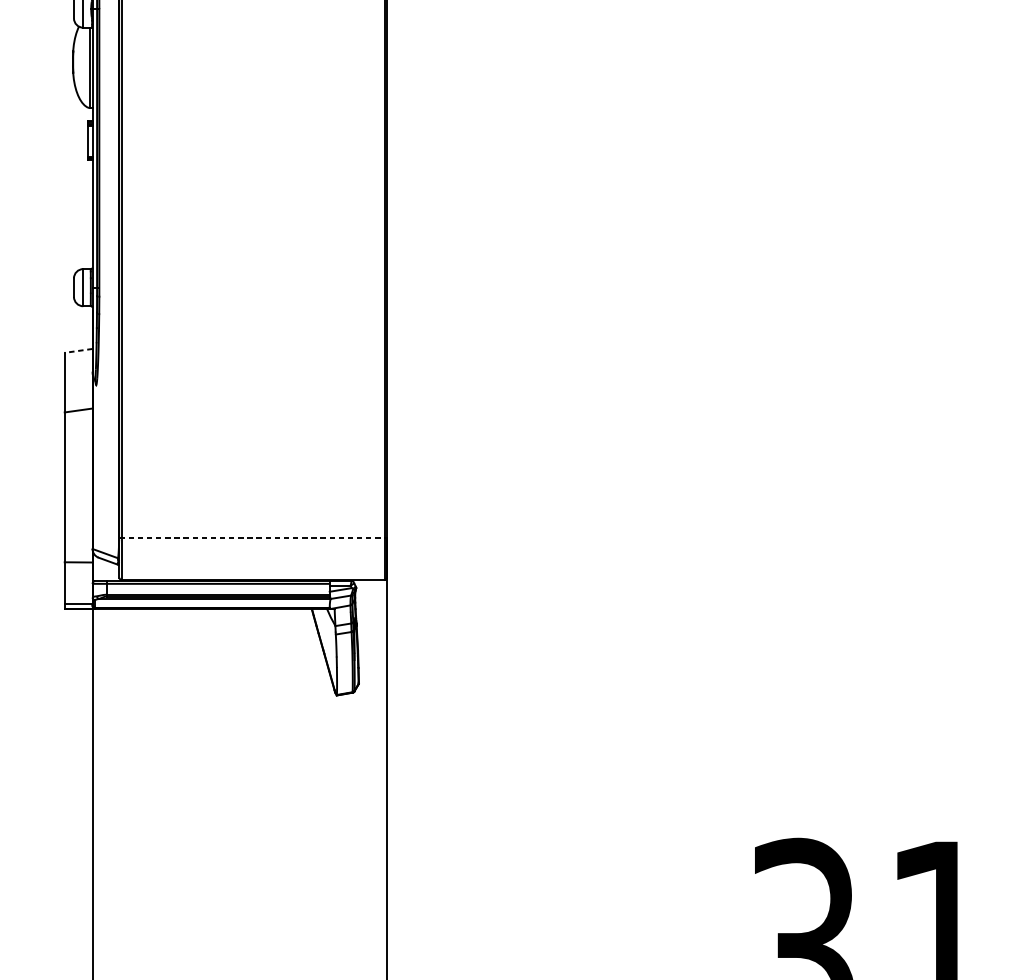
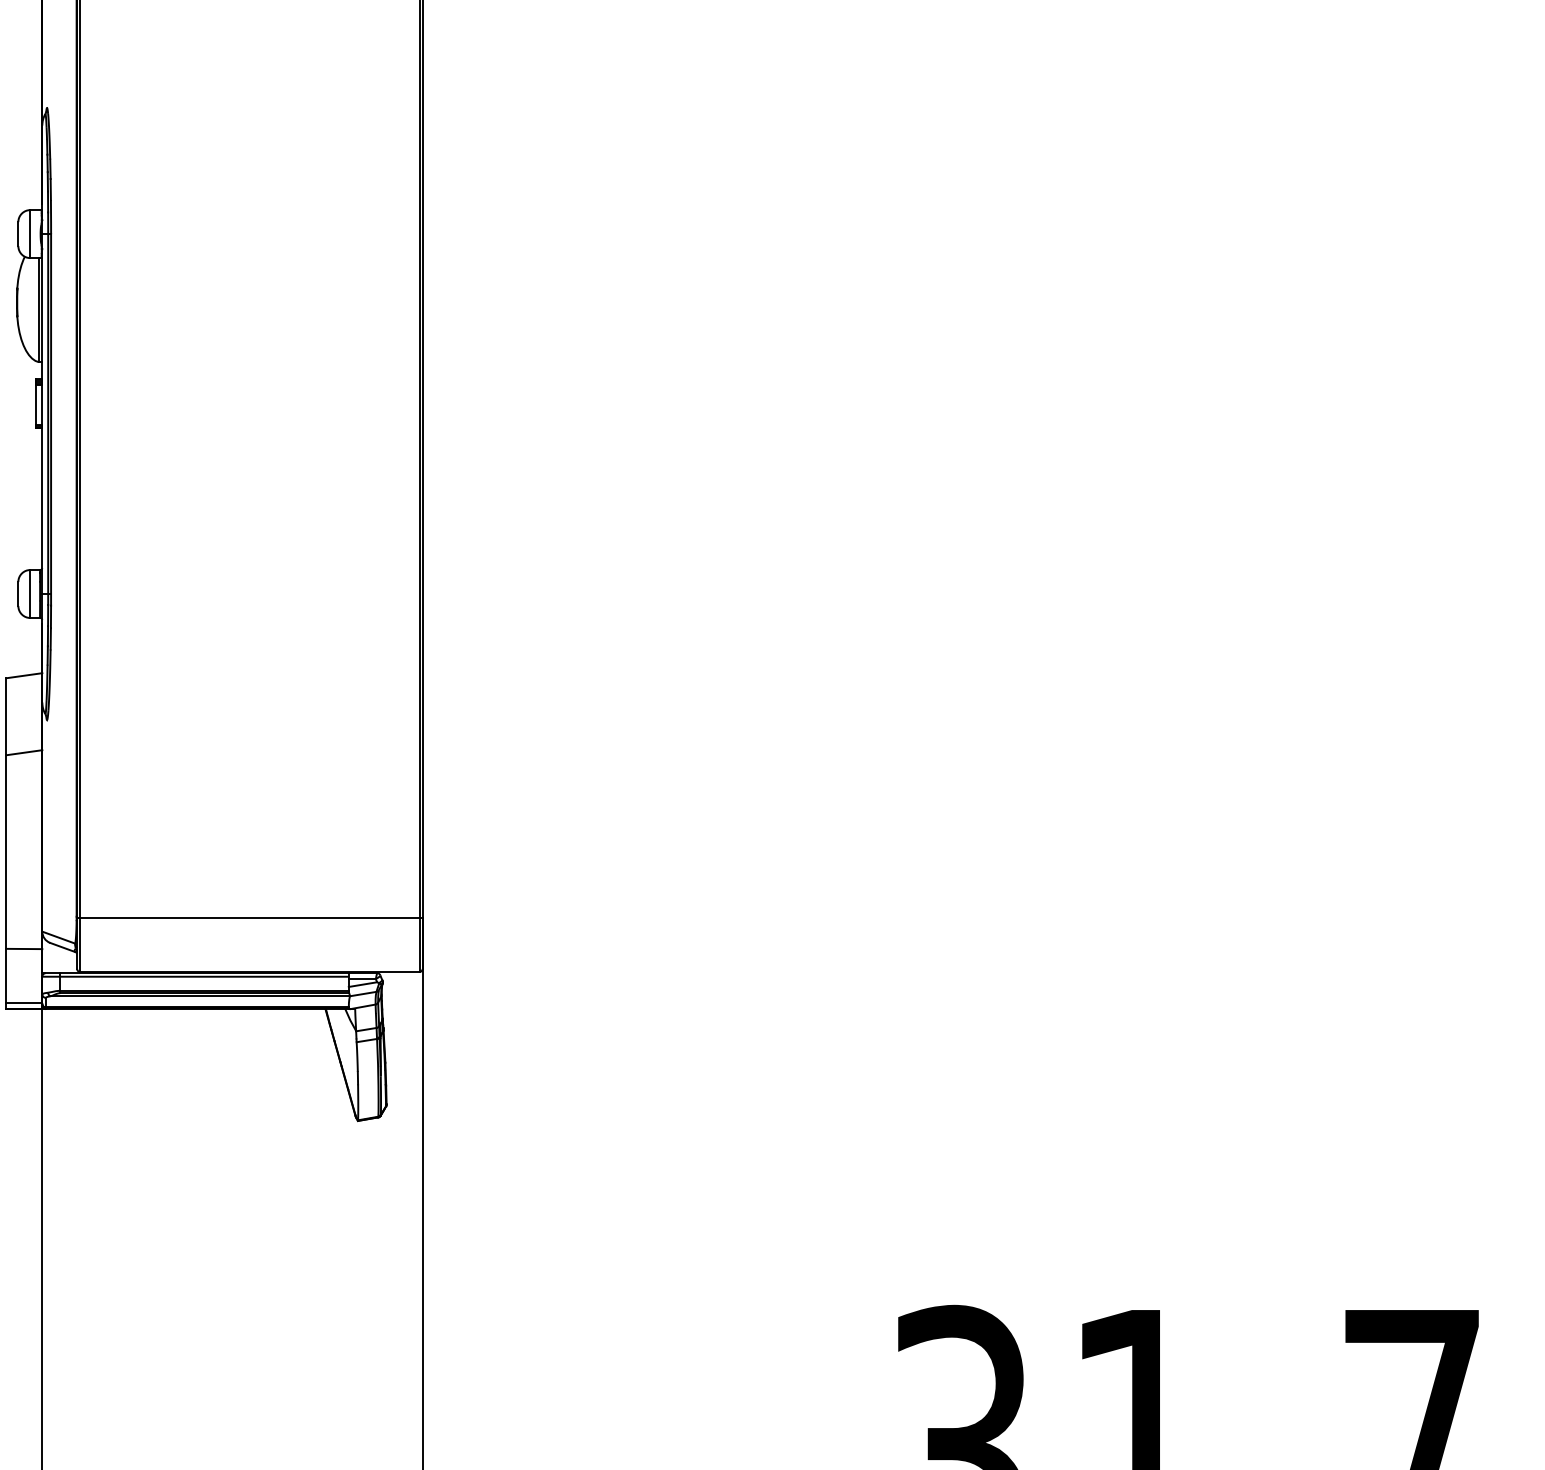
line: (77, 350) -> (23, 675), dashed -> solid
line: (252, 538) -> (249, 917), dashed -> solid

